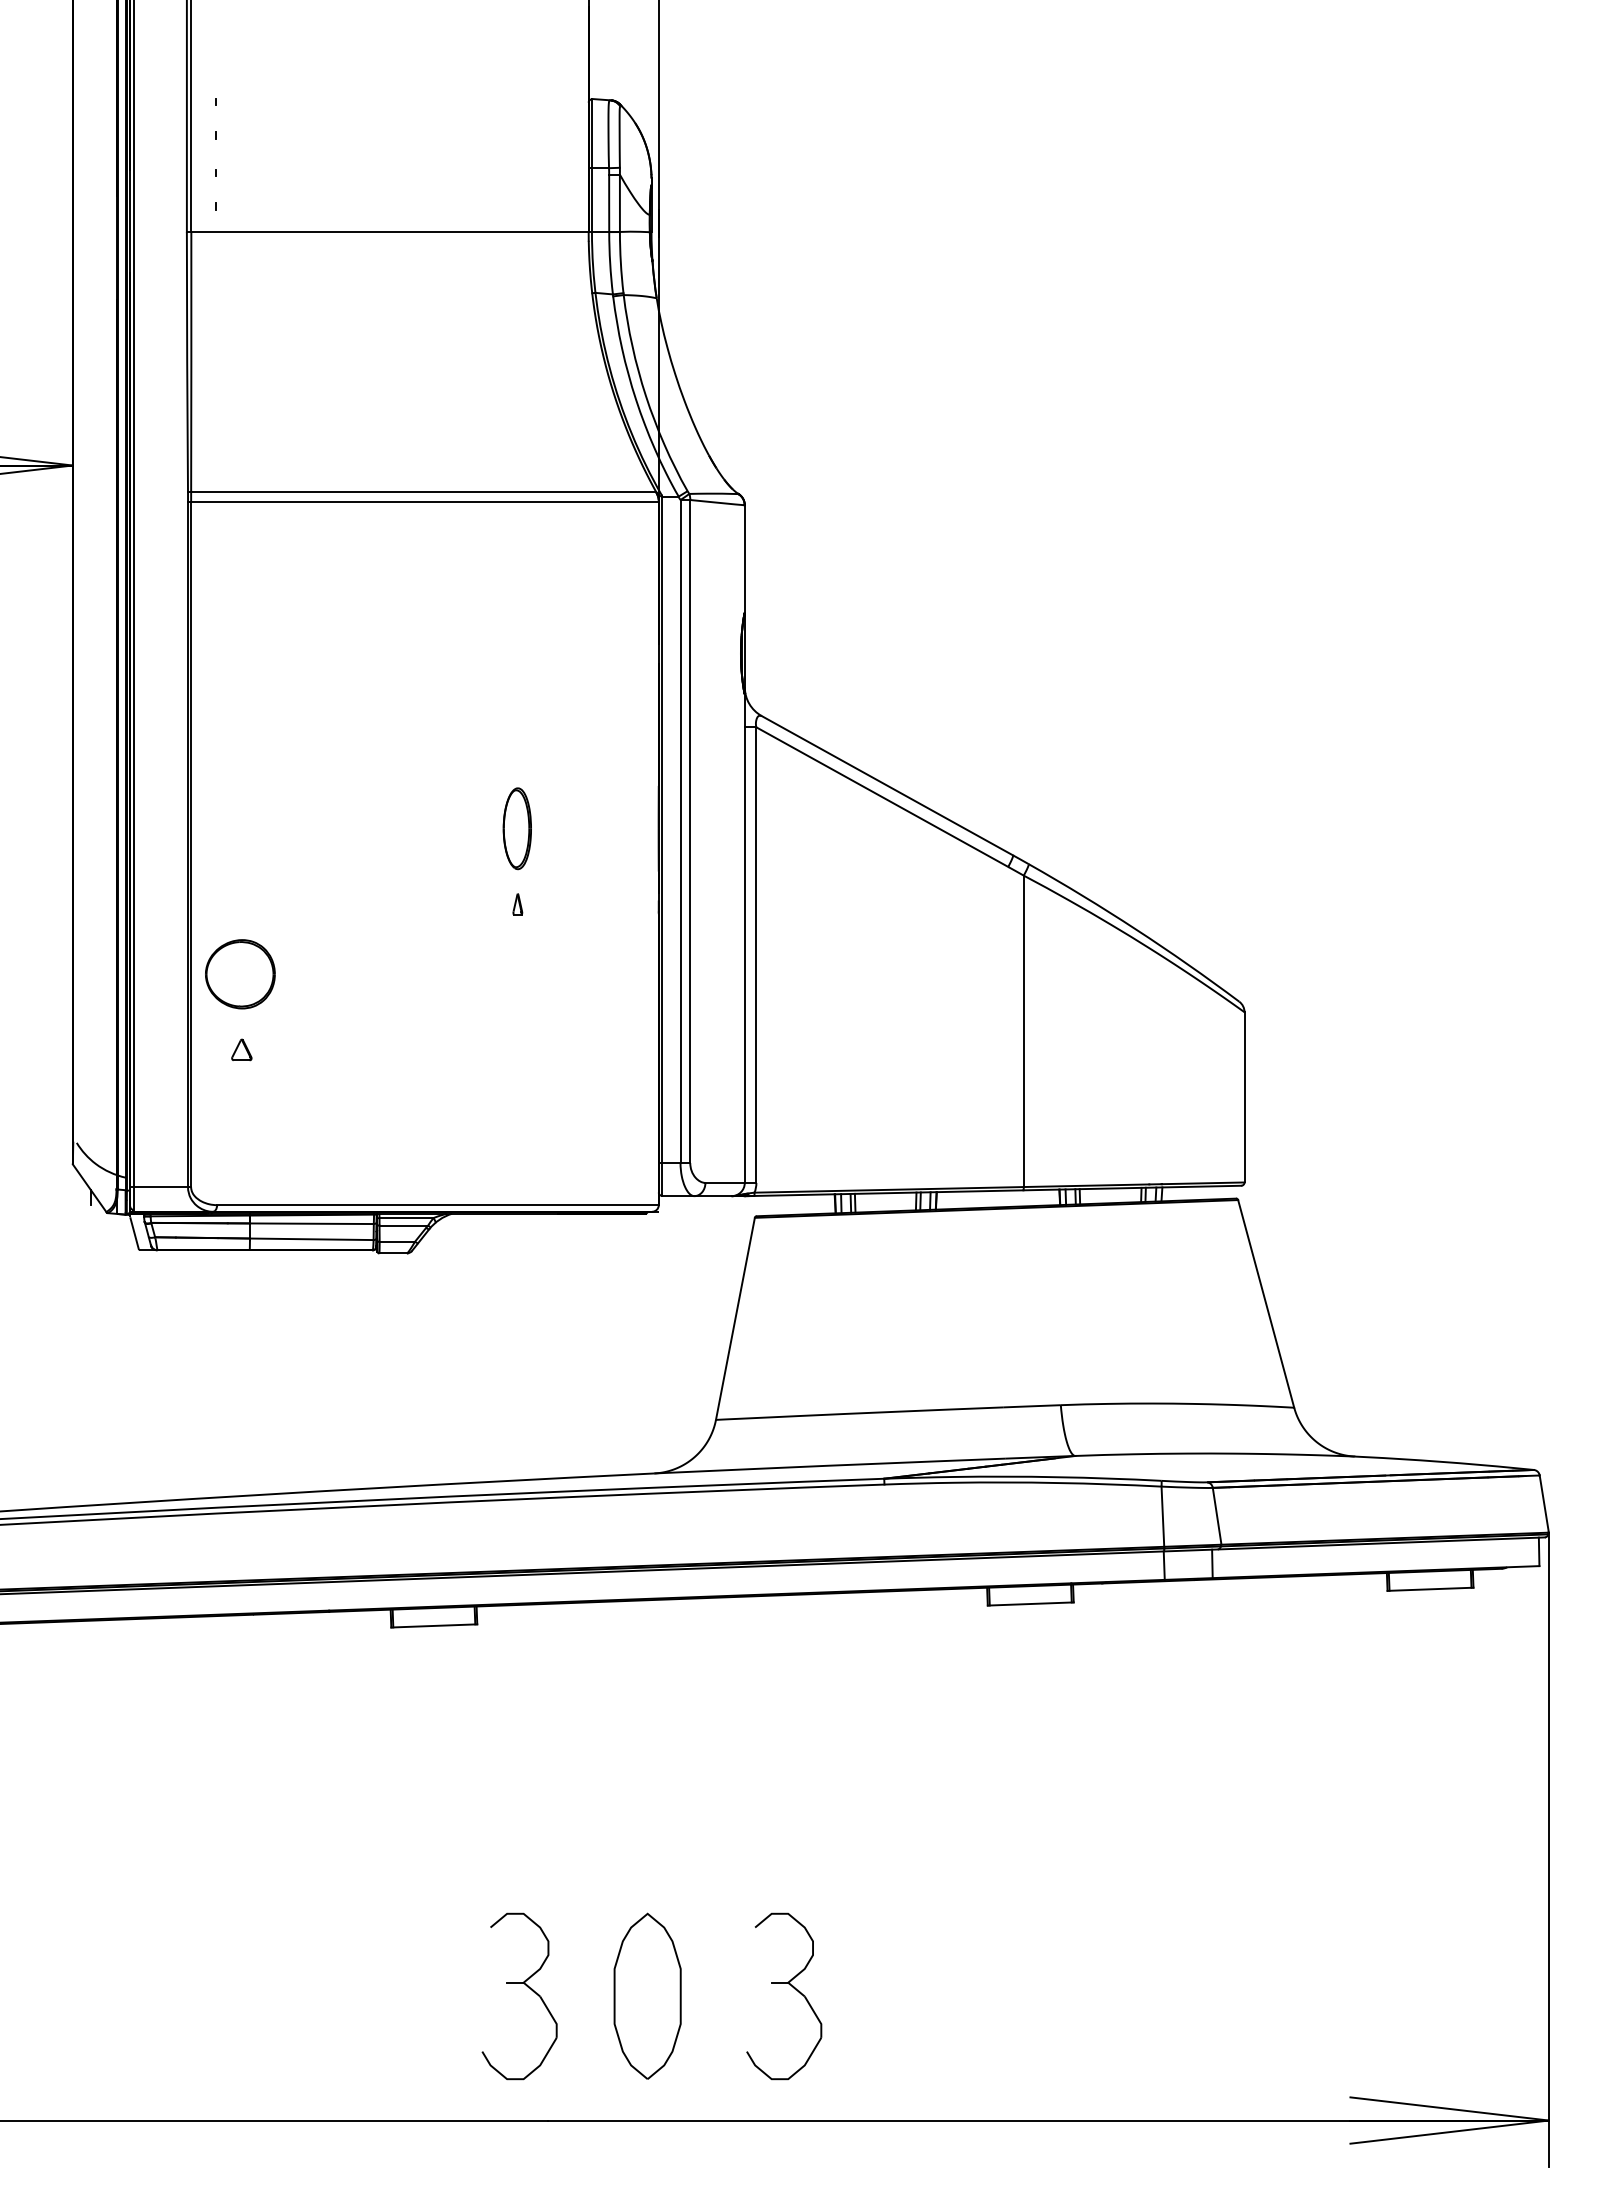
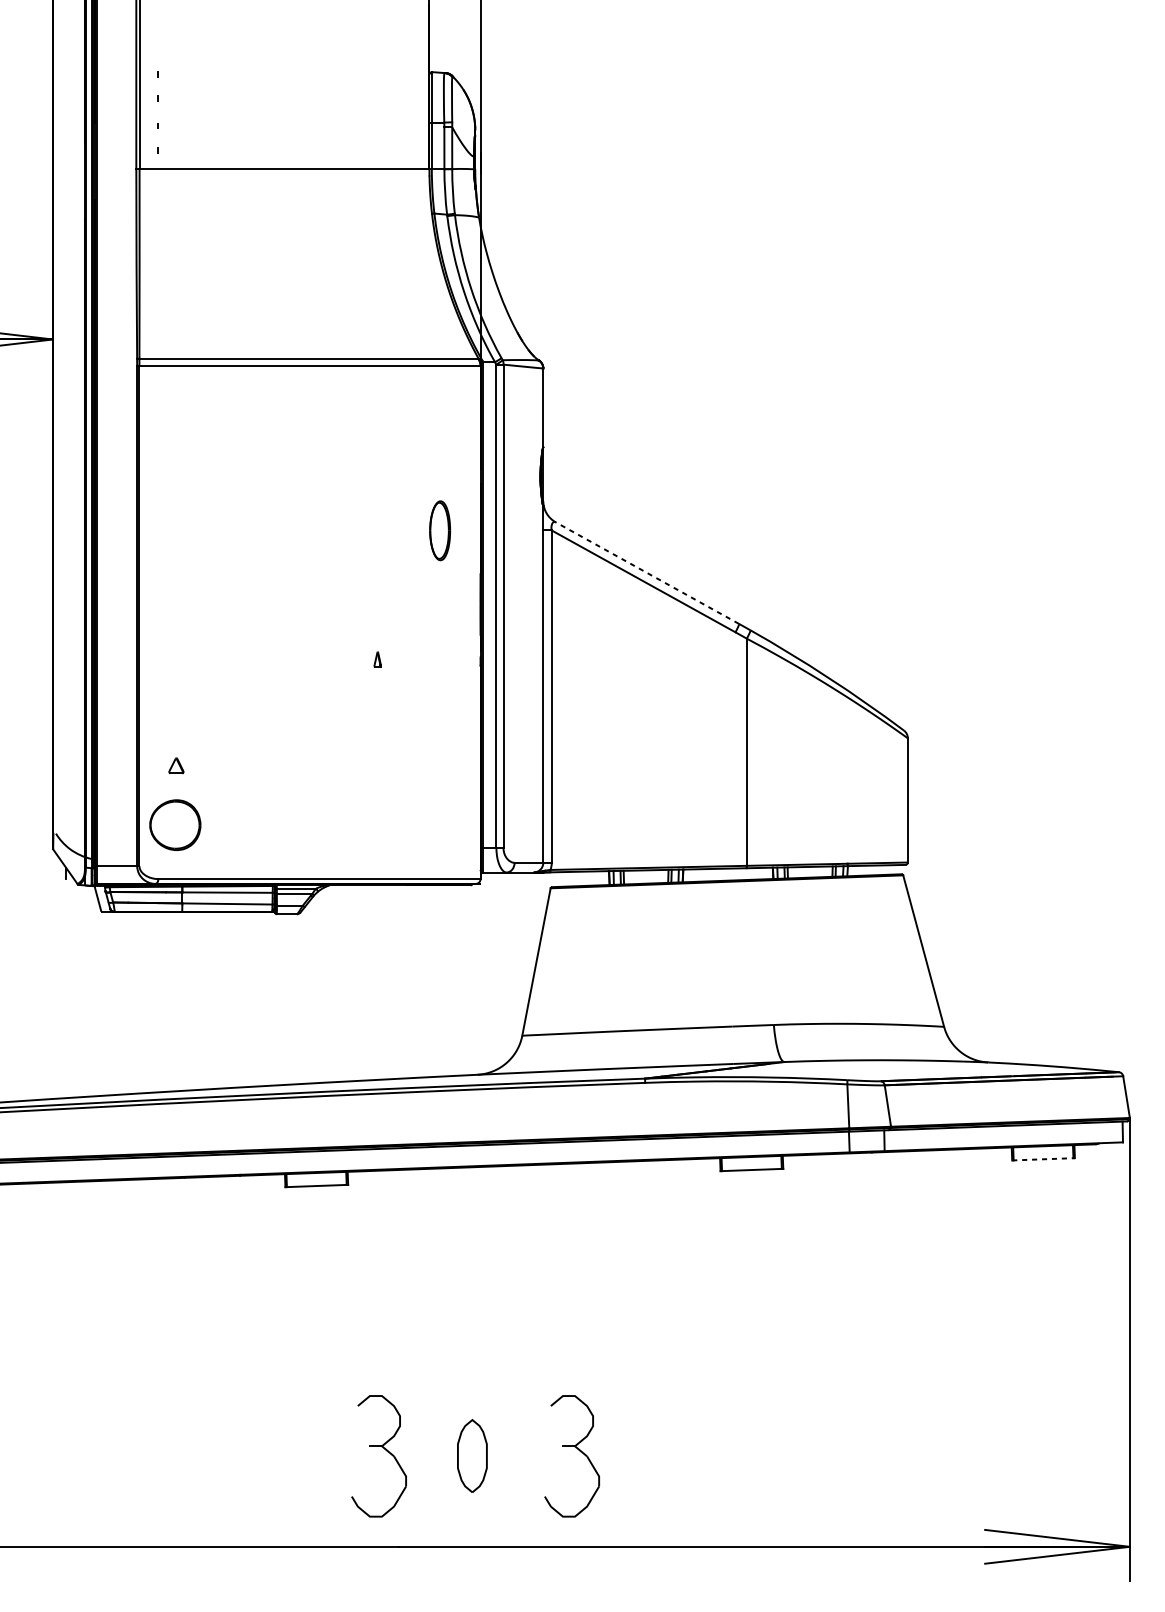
line: (887, 785) -> (647, 572), solid -> dashed
part: (516, 828) -> (439, 530), moved
part: (240, 974) -> (175, 825), moved
line: (1430, 1589) -> (1043, 1159), solid -> dashed
part: (647, 1995) -> (472, 1455), size x0.6

